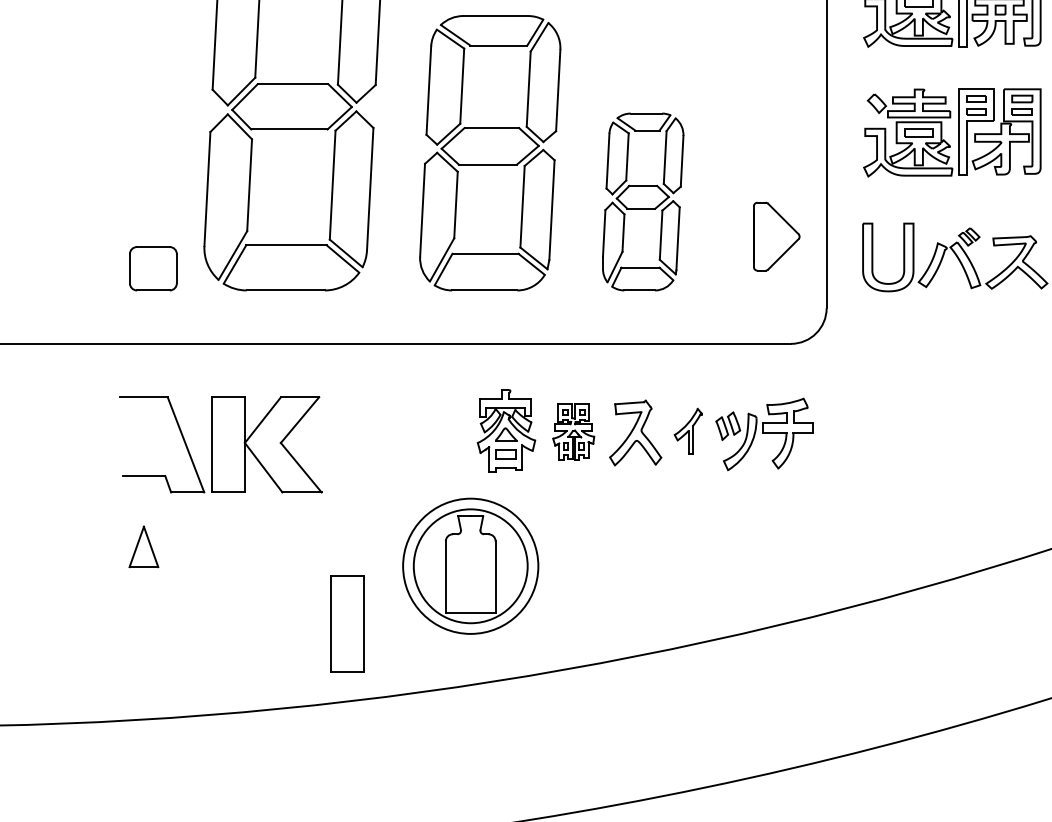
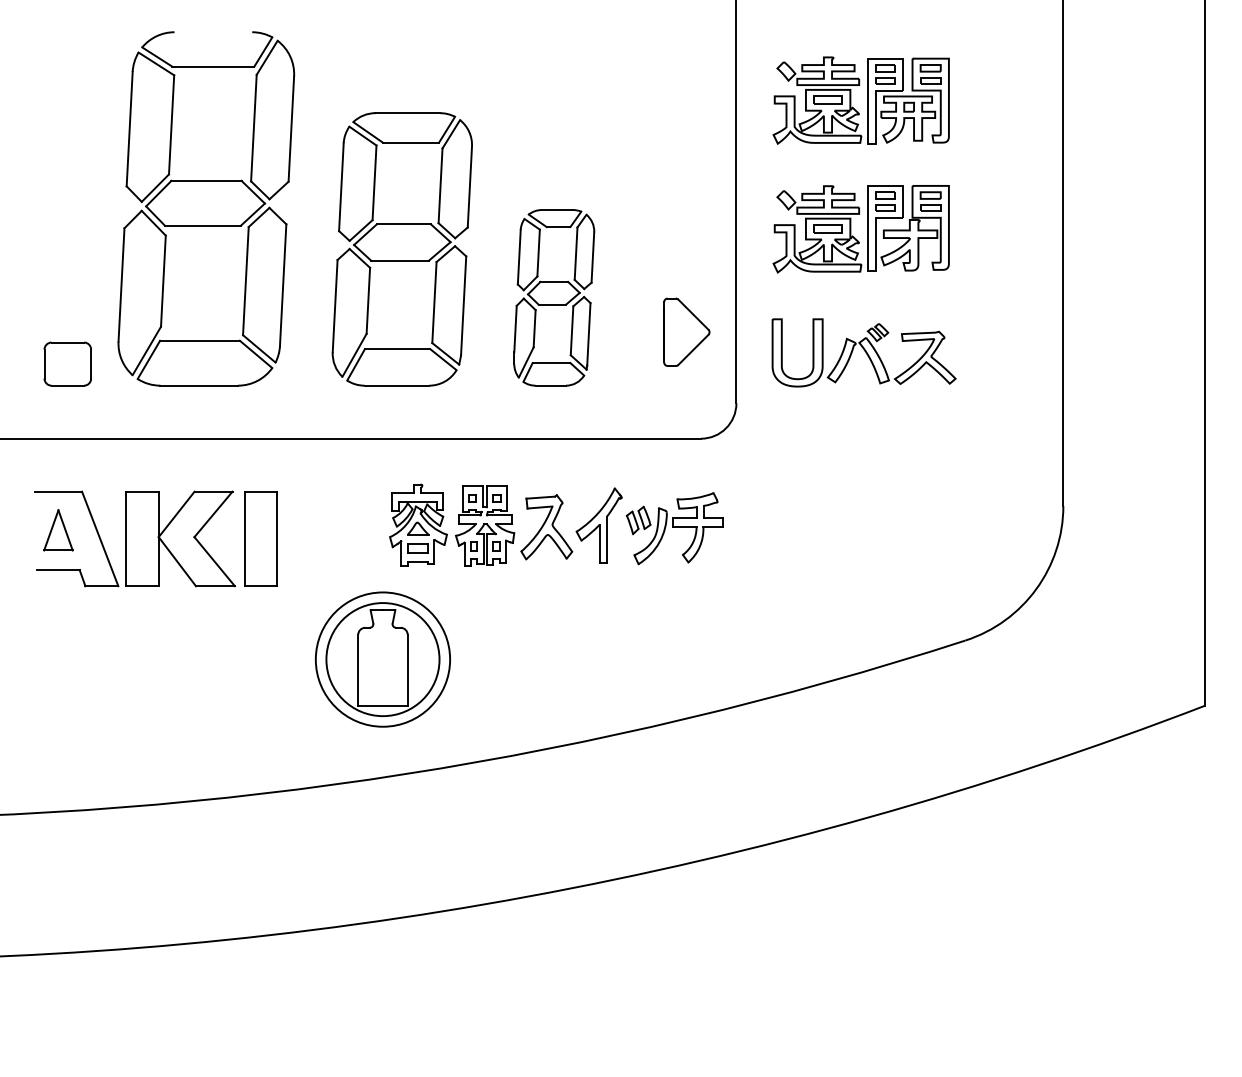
part: (573, 431) -> (485, 525), size x1.43
part: (687, 431) -> (598, 525), size x1.67
part: (143, 547) -> (58, 530), moved
part: (347, 623) -> (260, 538), moved

